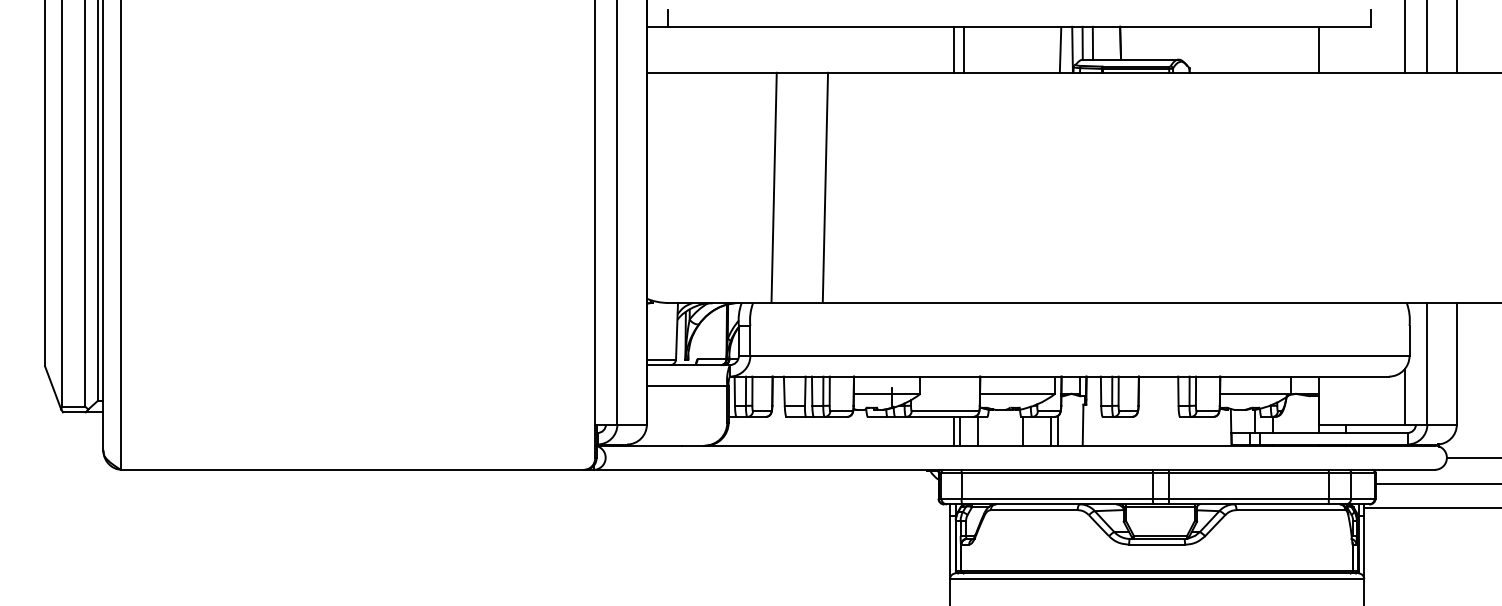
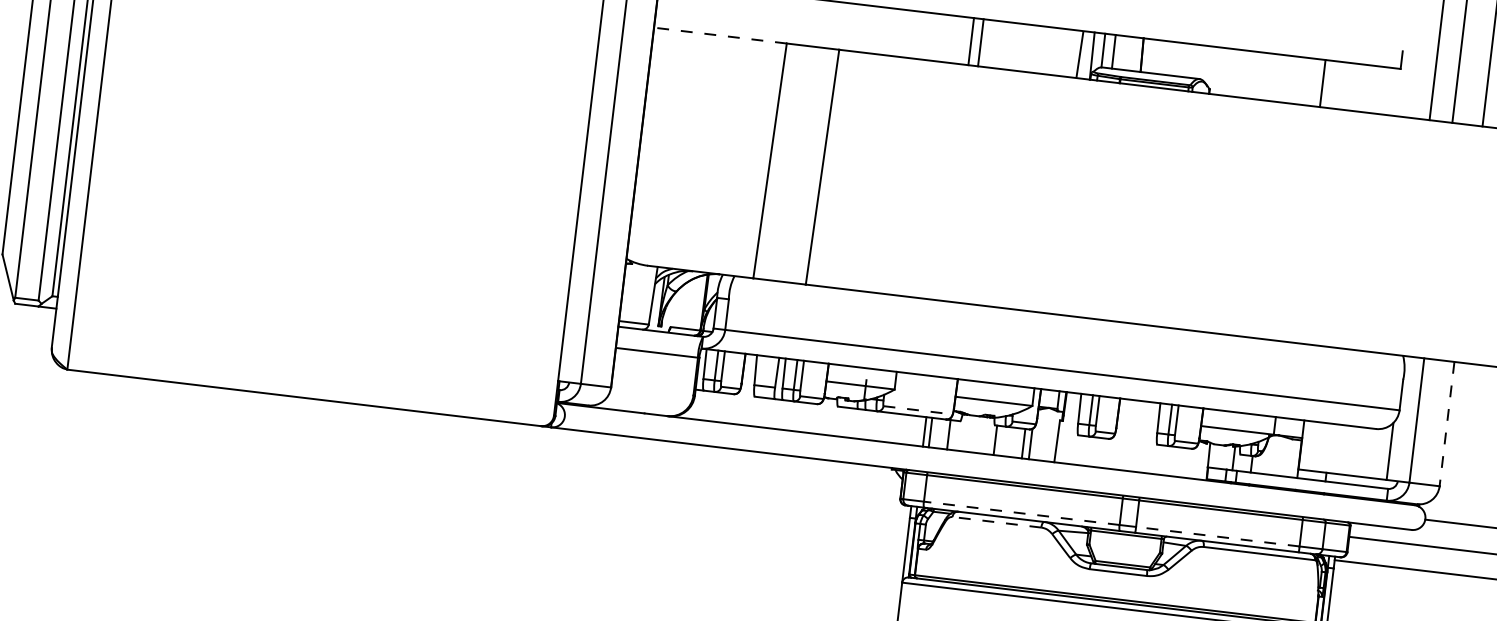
line: (1318, 49) -> (1322, 83), moved
line: (711, 72) -> (720, 35), solid -> dashed
line: (1456, 363) -> (1446, 423), solid -> dashed
line: (945, 411) -> (918, 410), solid -> dashed
line: (1057, 498) -> (1022, 513), solid -> dashed
line: (1248, 498) -> (1217, 536), solid -> dashed
line: (1033, 510) -> (996, 522), solid -> dashed

